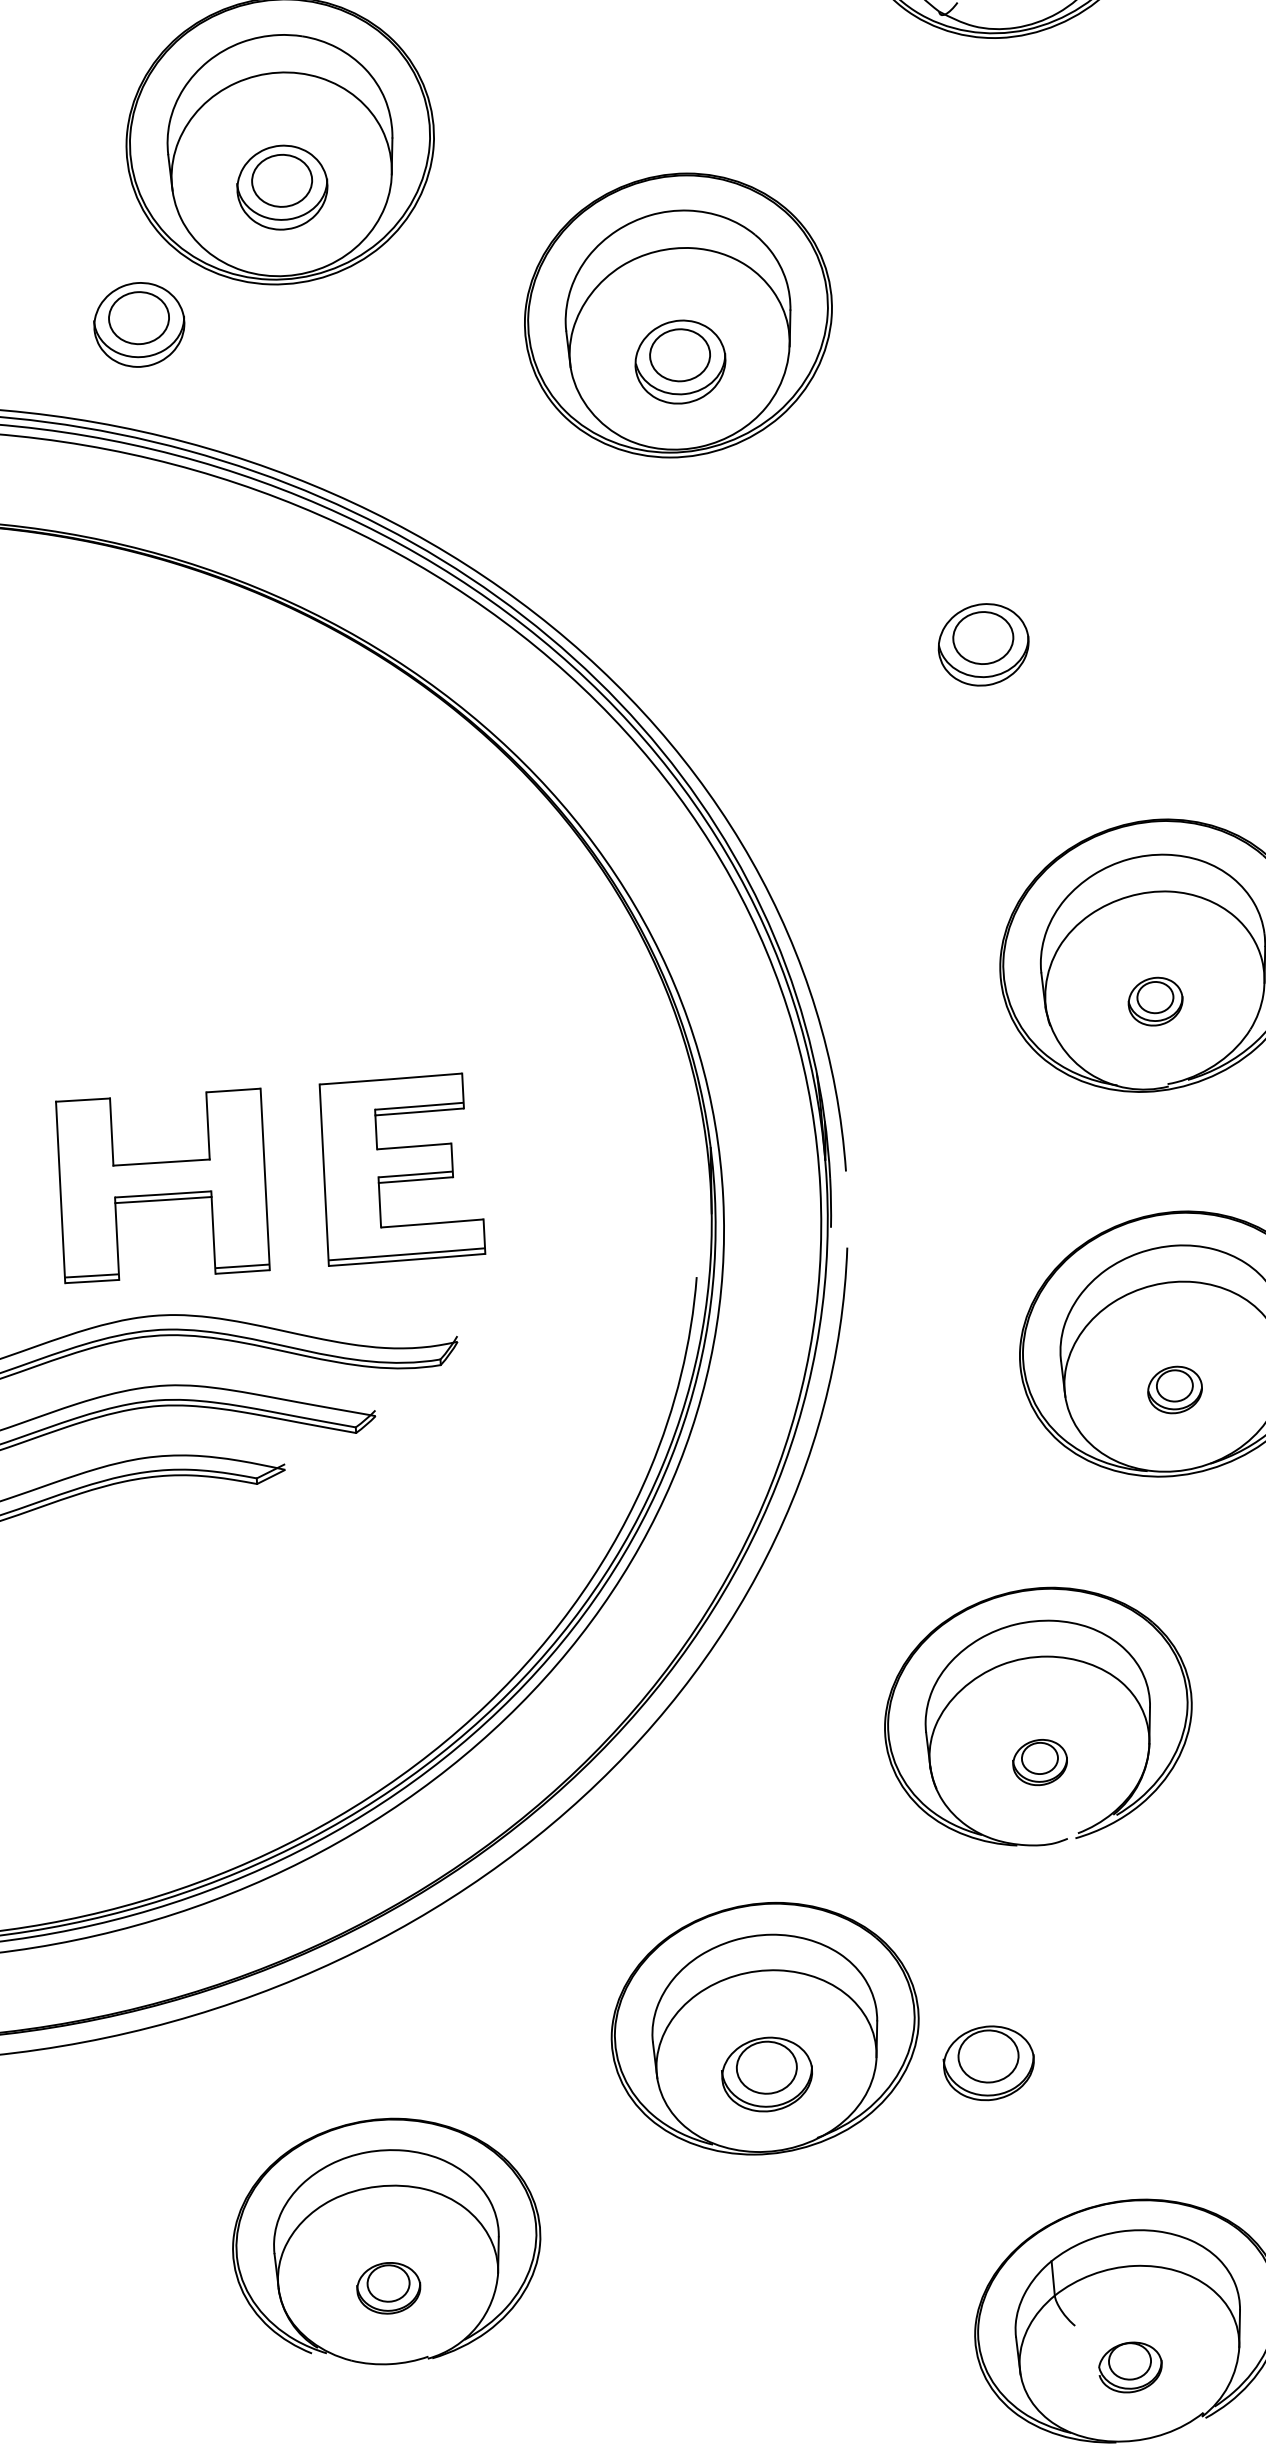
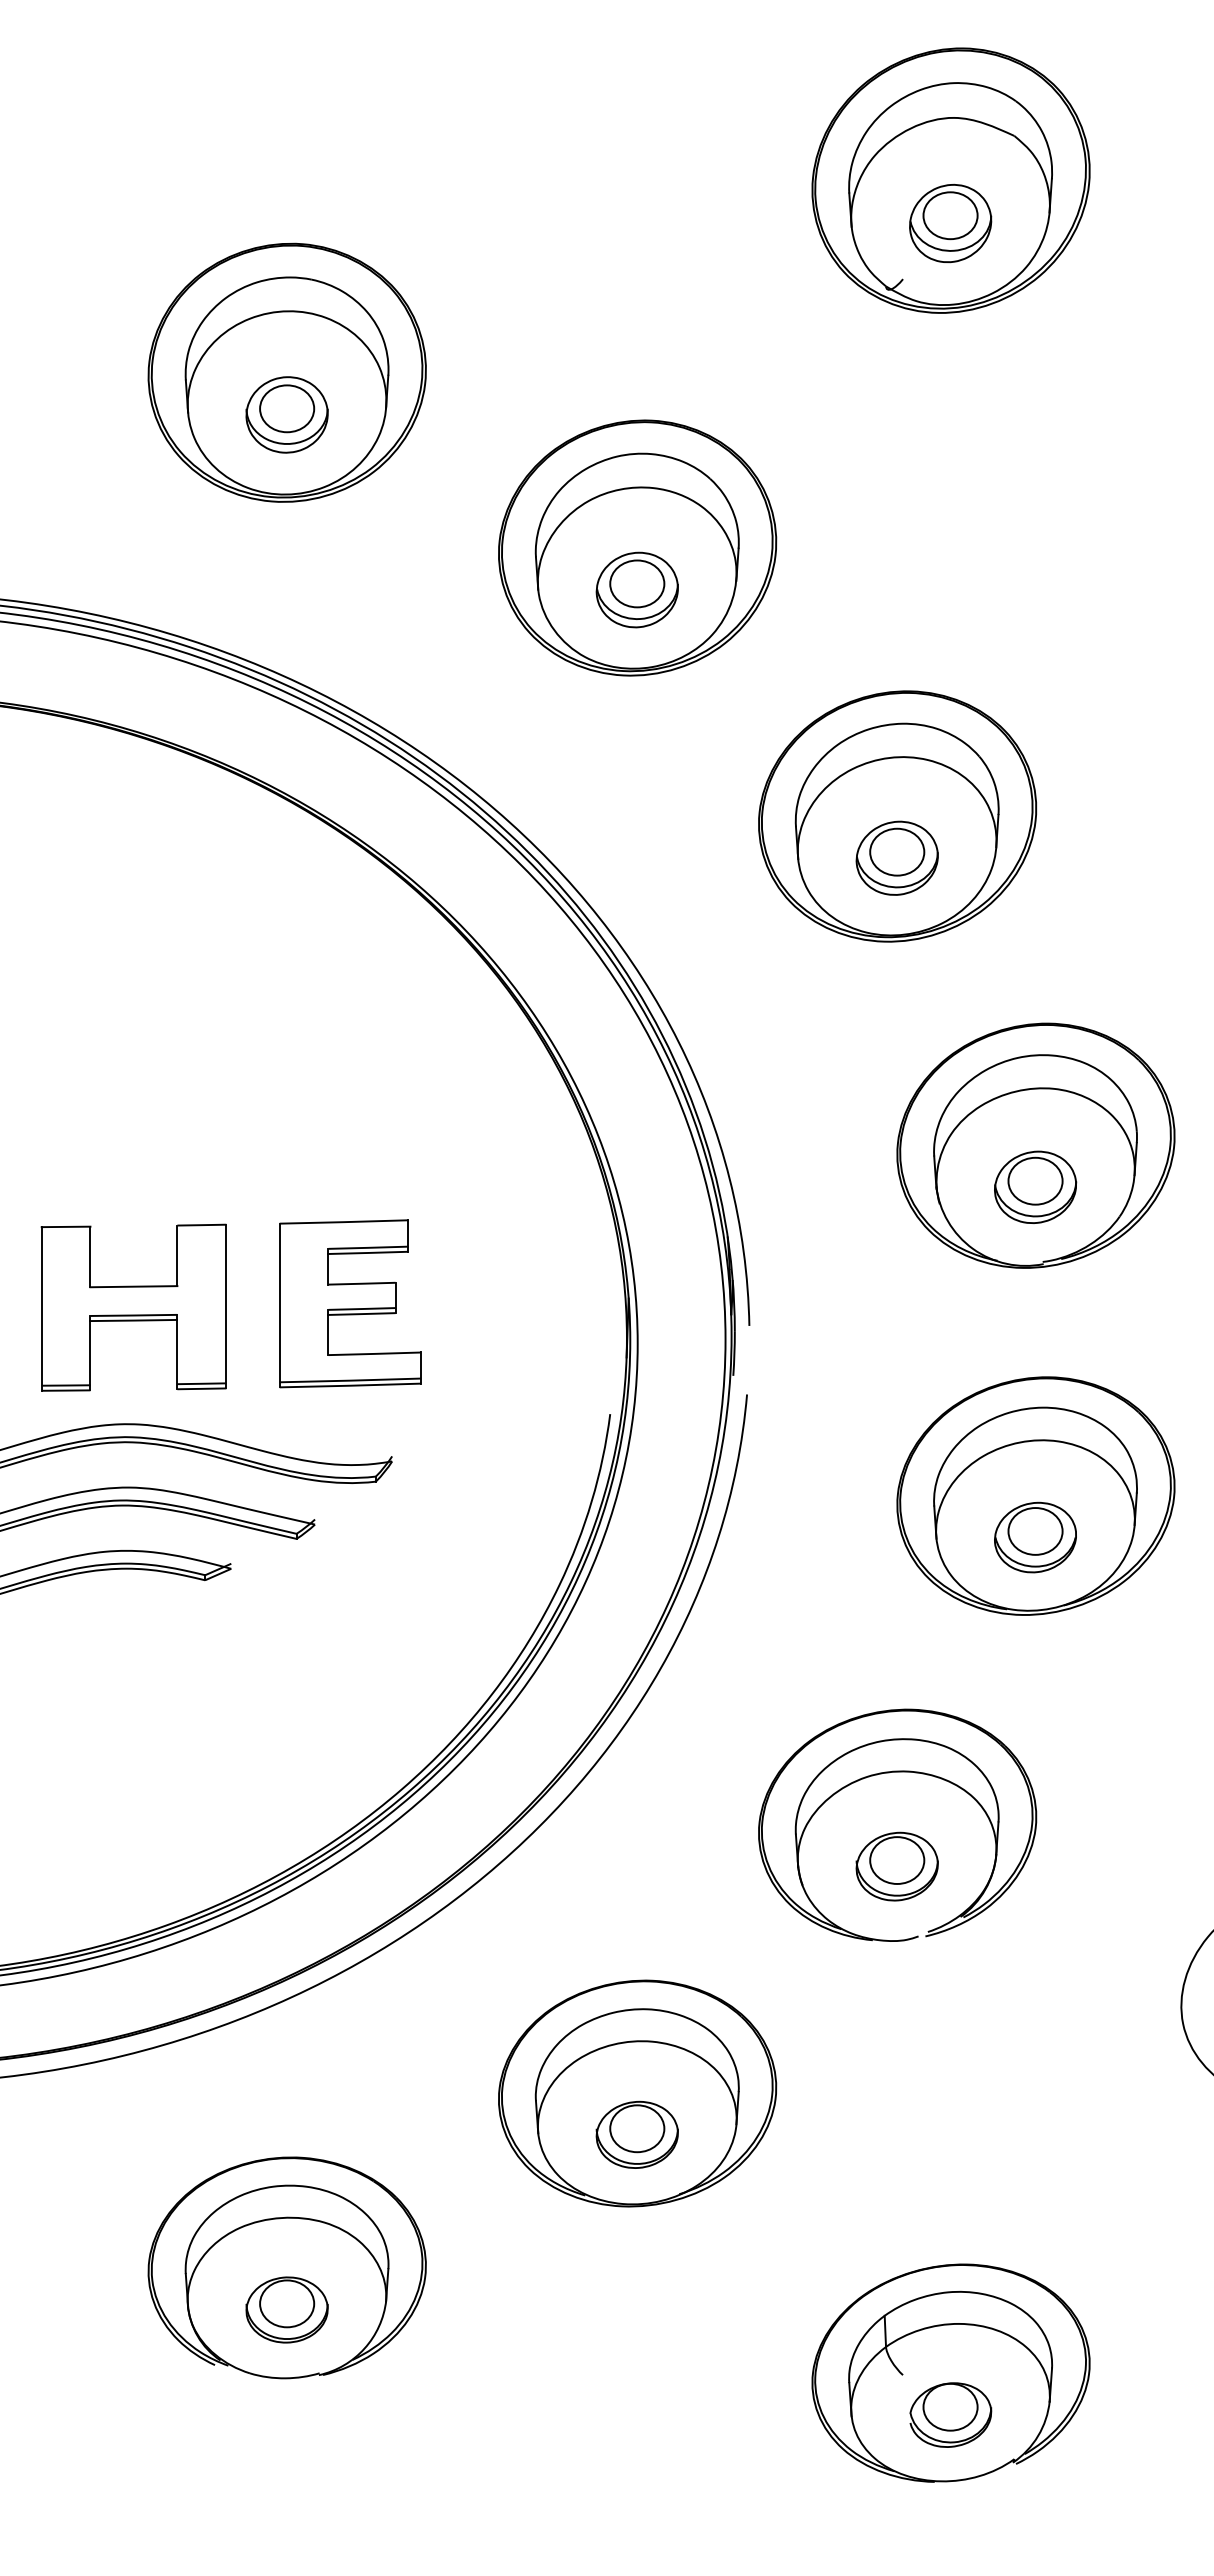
part: (138, 324) -> (151, 531), removed
part: (981, 598) -> (897, 816), added
part: (1155, 1000) -> (1035, 1186), size x1.67
part: (1175, 1389) -> (1035, 1537), size x1.67
part: (1039, 1762) -> (896, 1866), size x1.67
part: (987, 2062) -> (836, 2134), removed
part: (388, 2287) -> (286, 2309), size x1.43
part: (1130, 2366) -> (950, 2414), size x1.43

